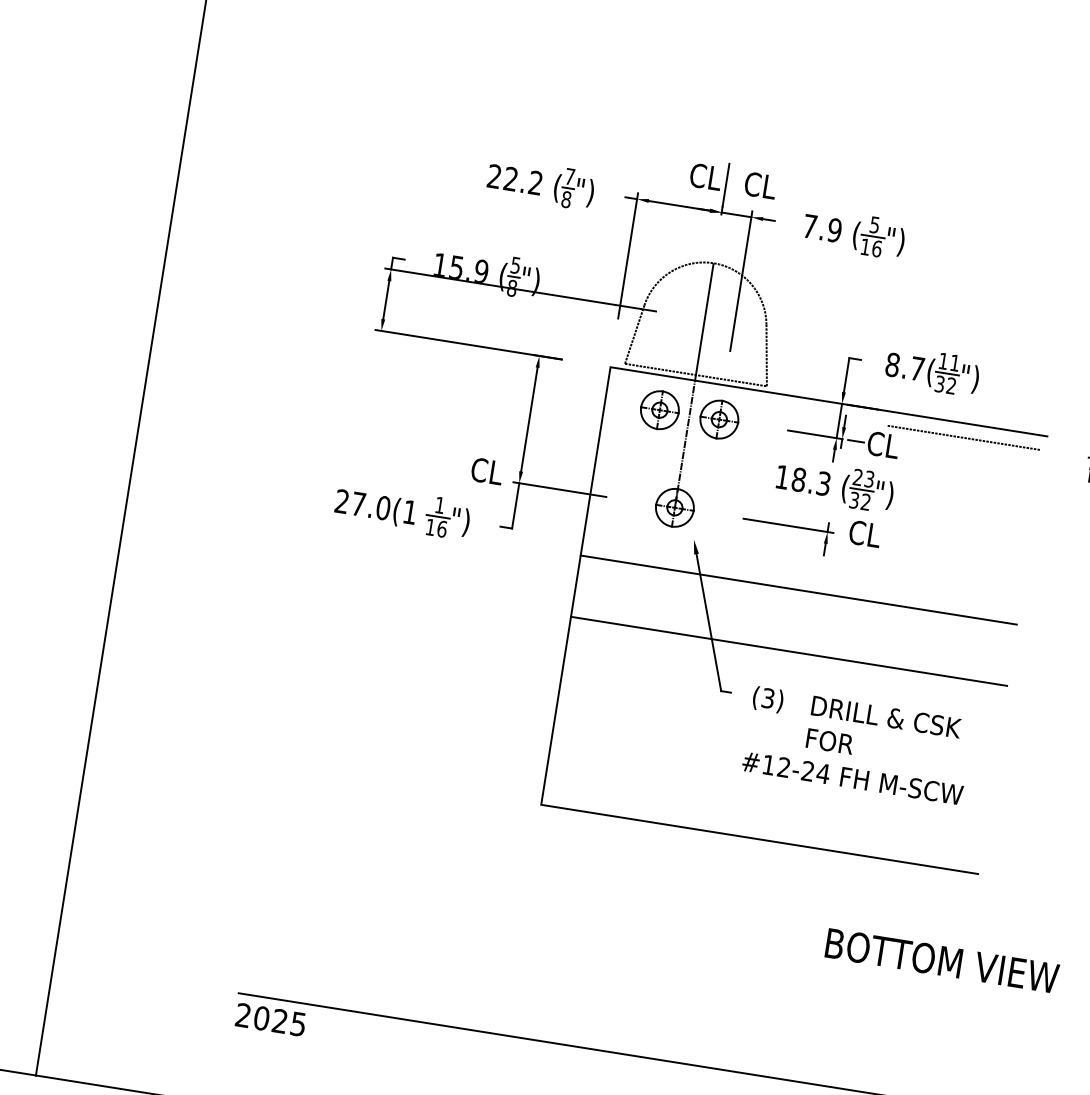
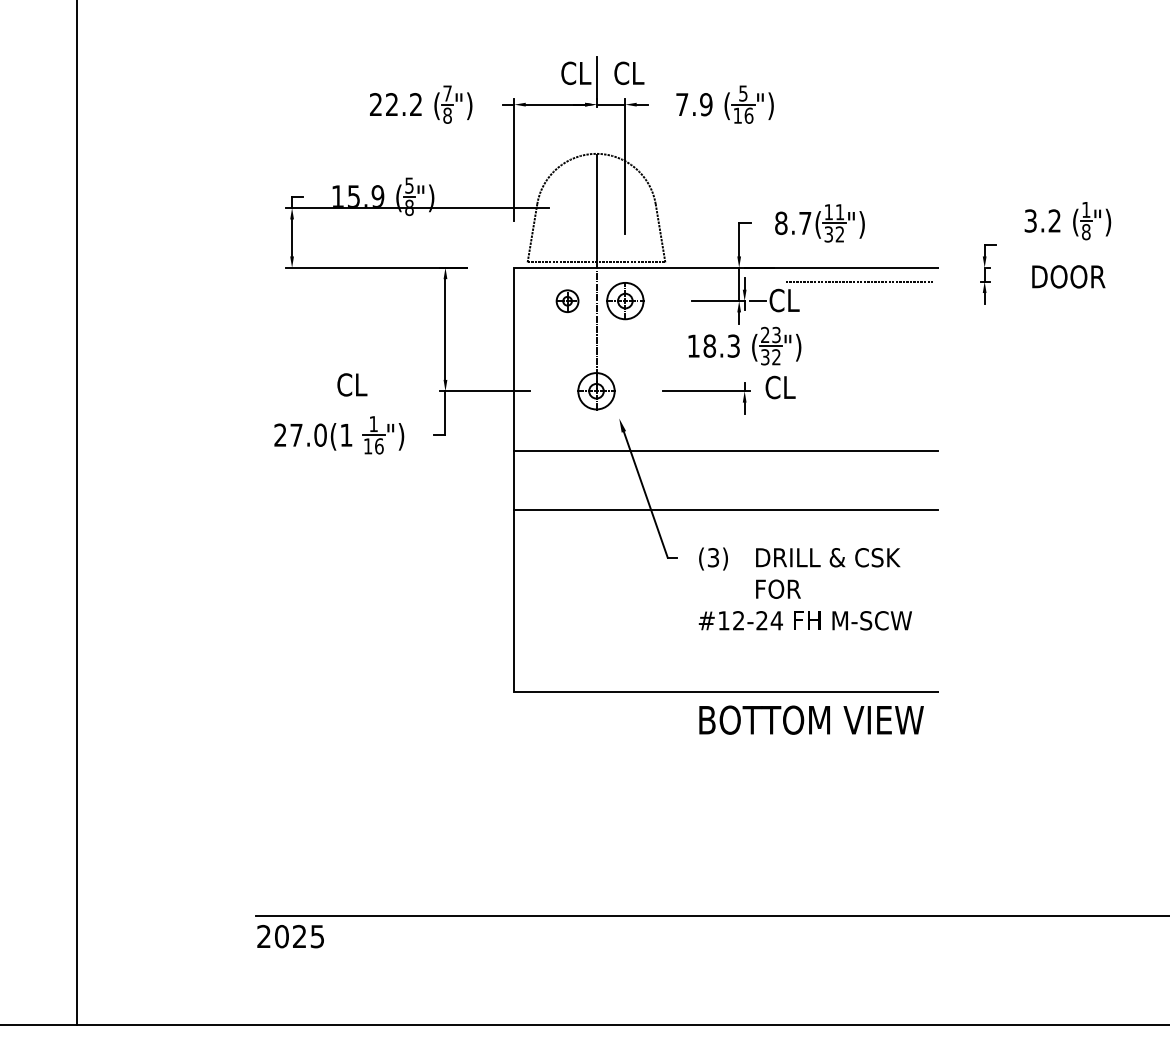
part: (659, 410) -> (567, 301), size x0.6
text: (487, 471) -> (352, 384), moved
text: (942, 960) -> (811, 719), moved

